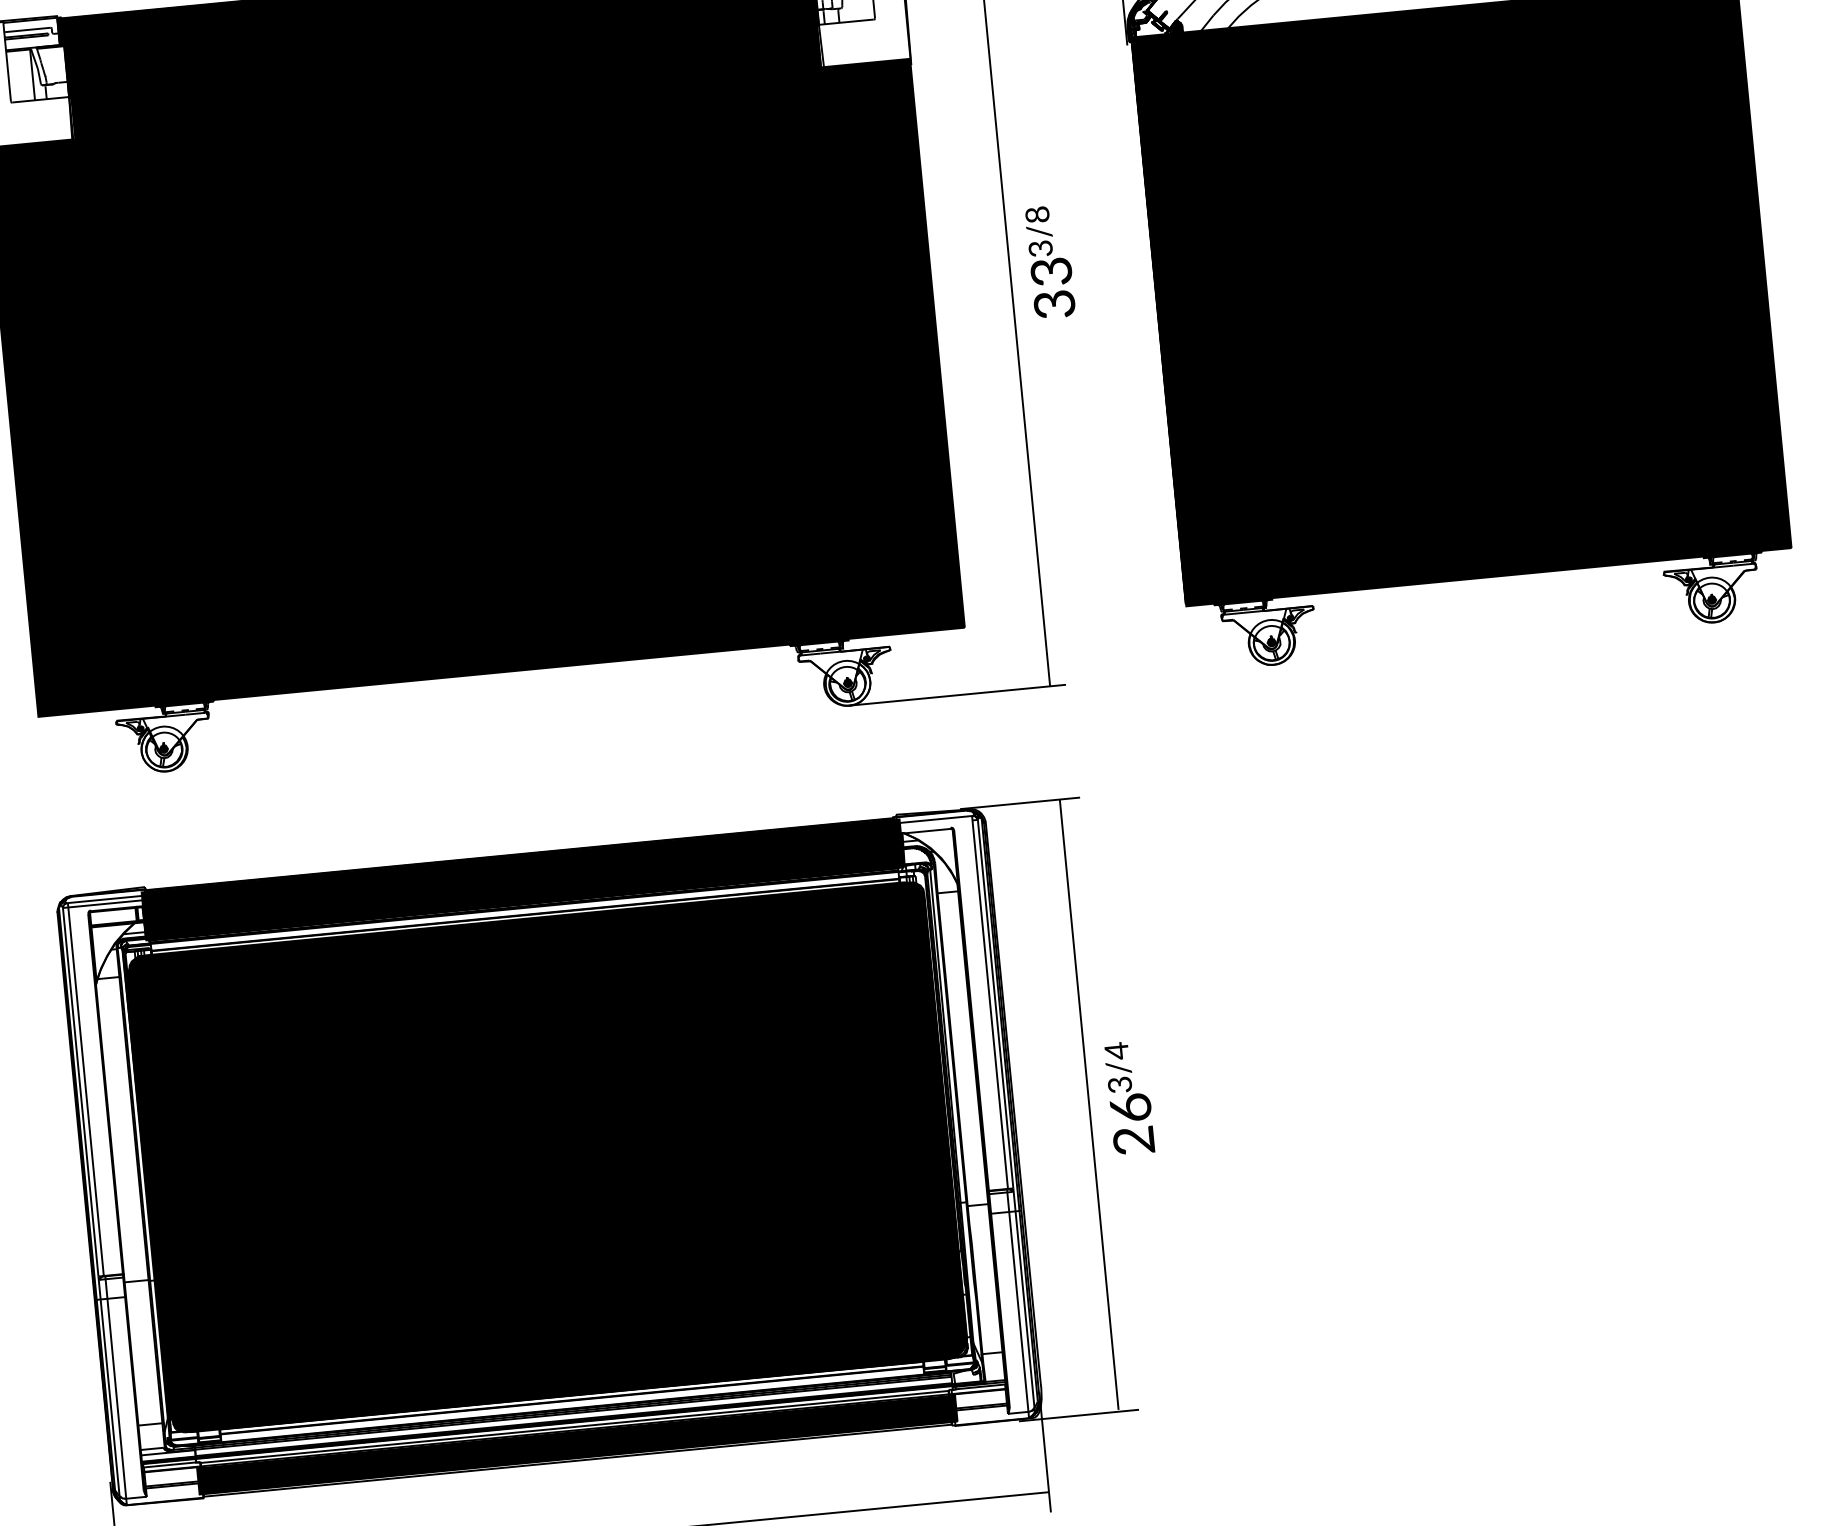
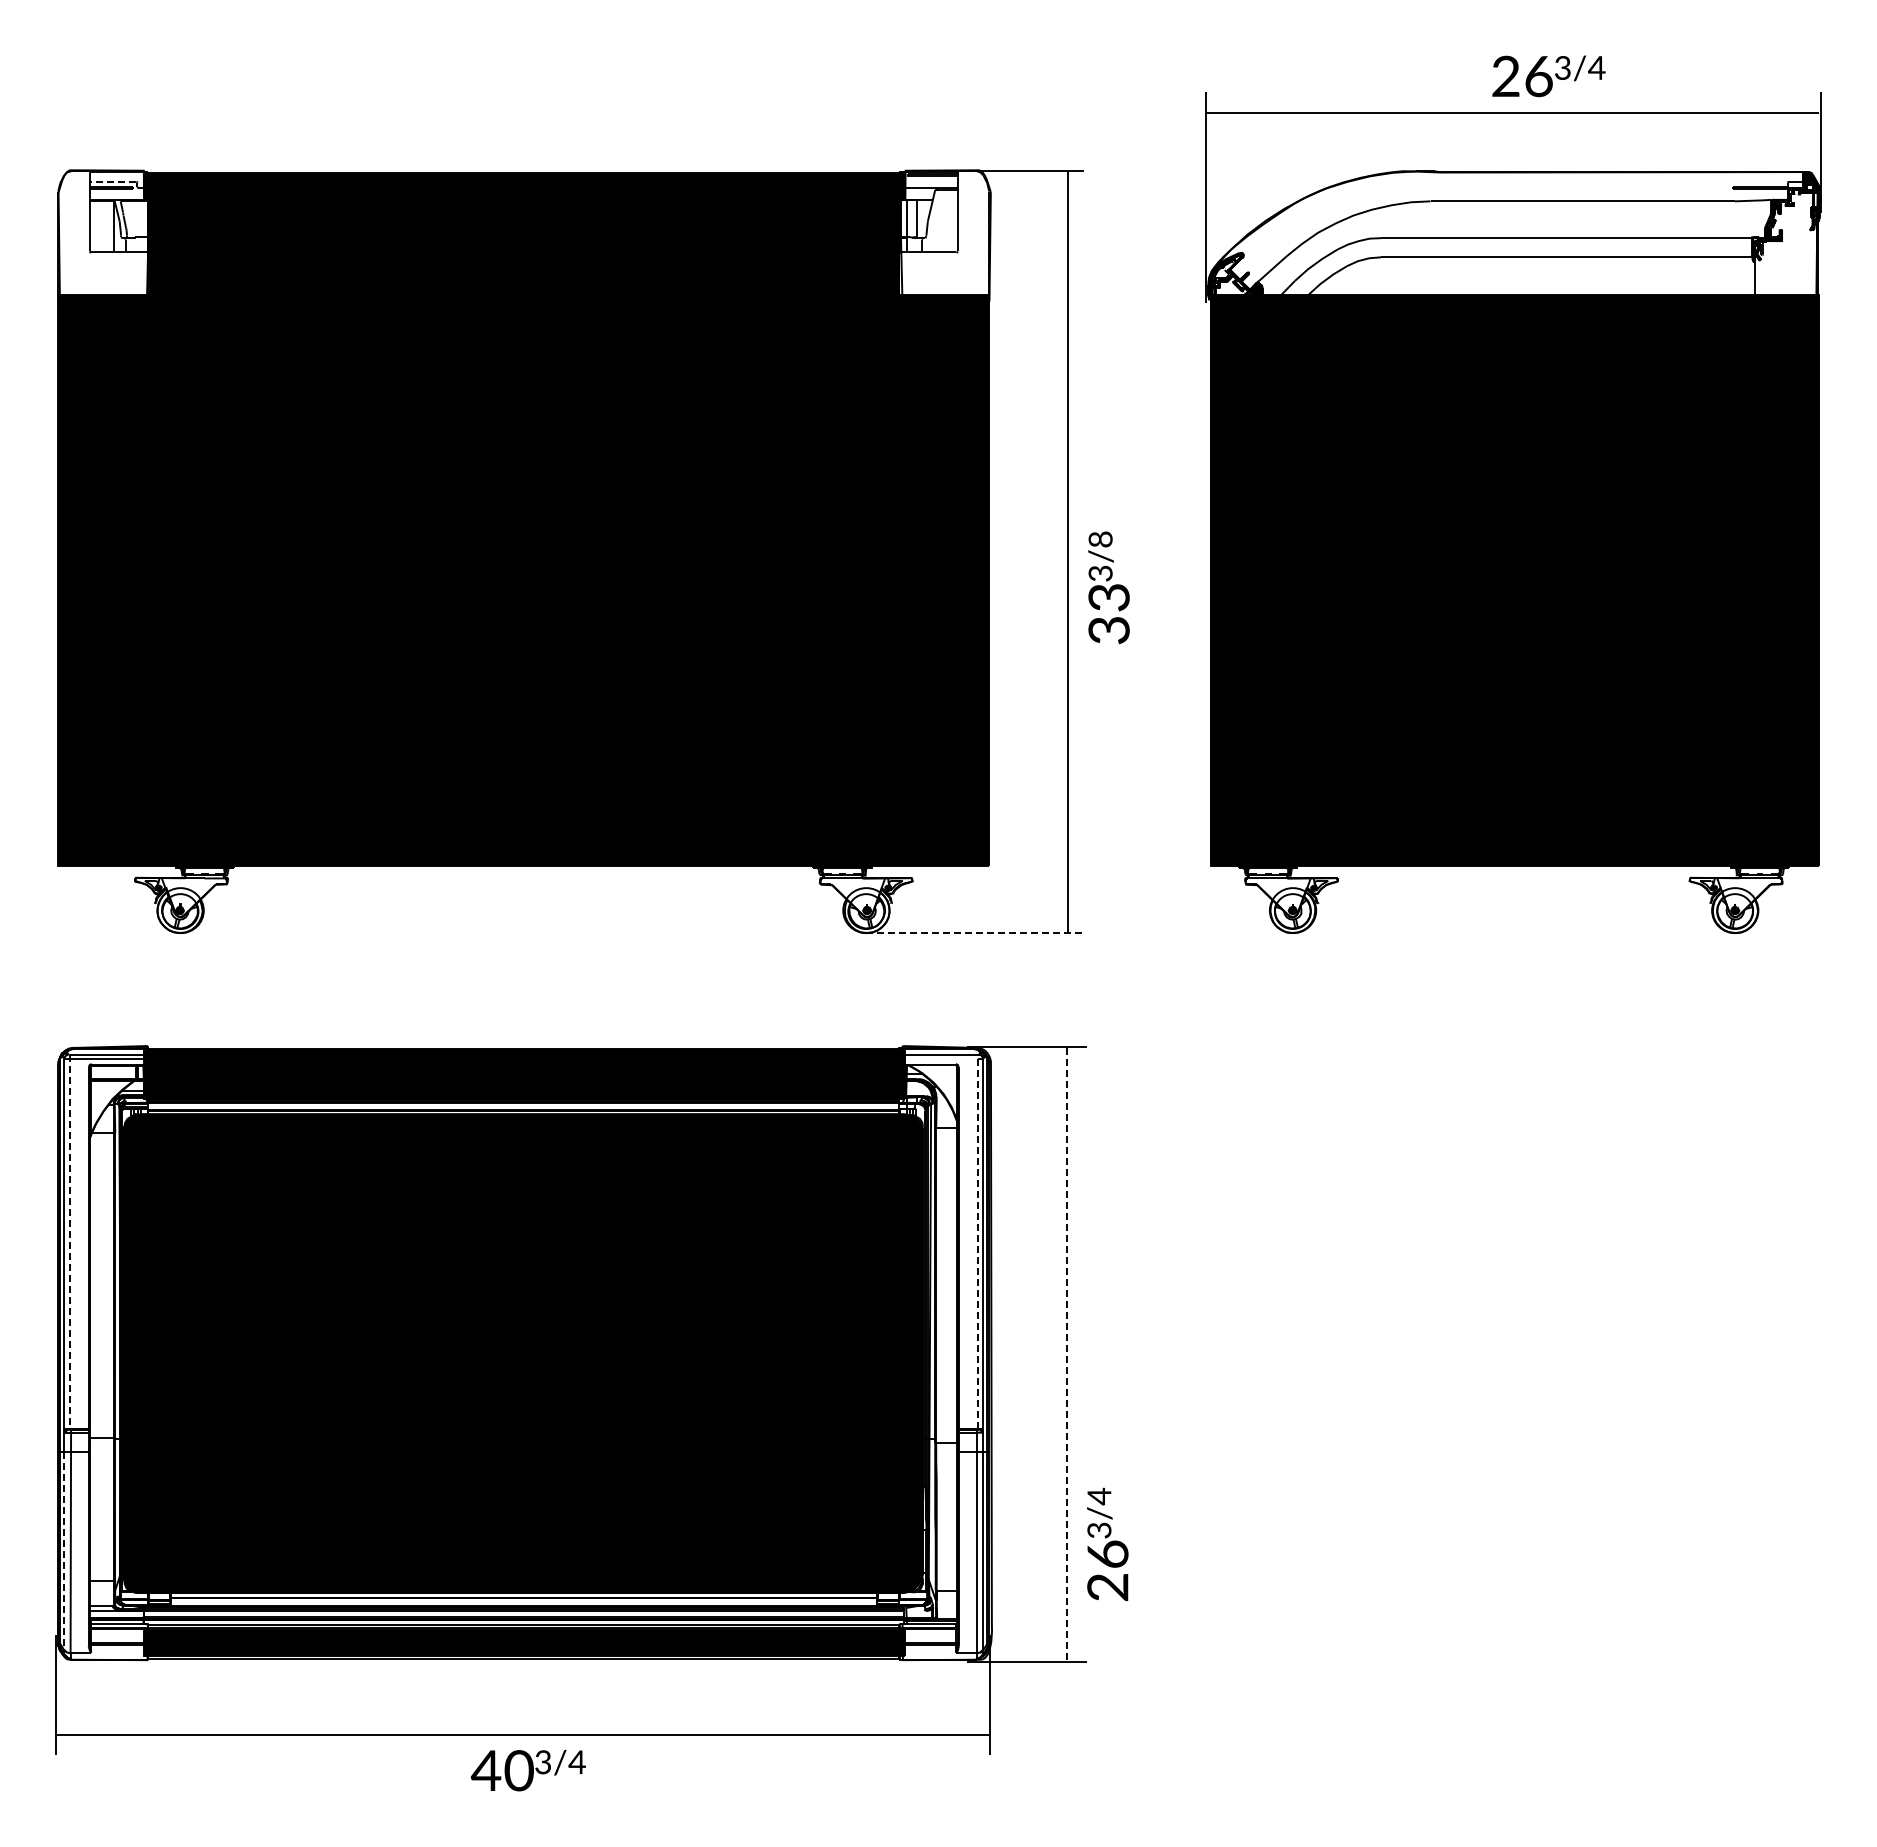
line: (27, 29) -> (113, 181), solid -> dashed
text: (1049, 261) -> (1108, 587), moved
line: (958, 695) -> (975, 933), solid -> dashed
line: (989, 1002) -> (977, 1241), solid -> dashed
line: (85, 1090) -> (69, 1242), solid -> dashed
text: (1129, 1097) -> (1107, 1543), moved
line: (1088, 1104) -> (1066, 1352), solid -> dashed
line: (110, 1400) -> (64, 1553), solid -> dashed

